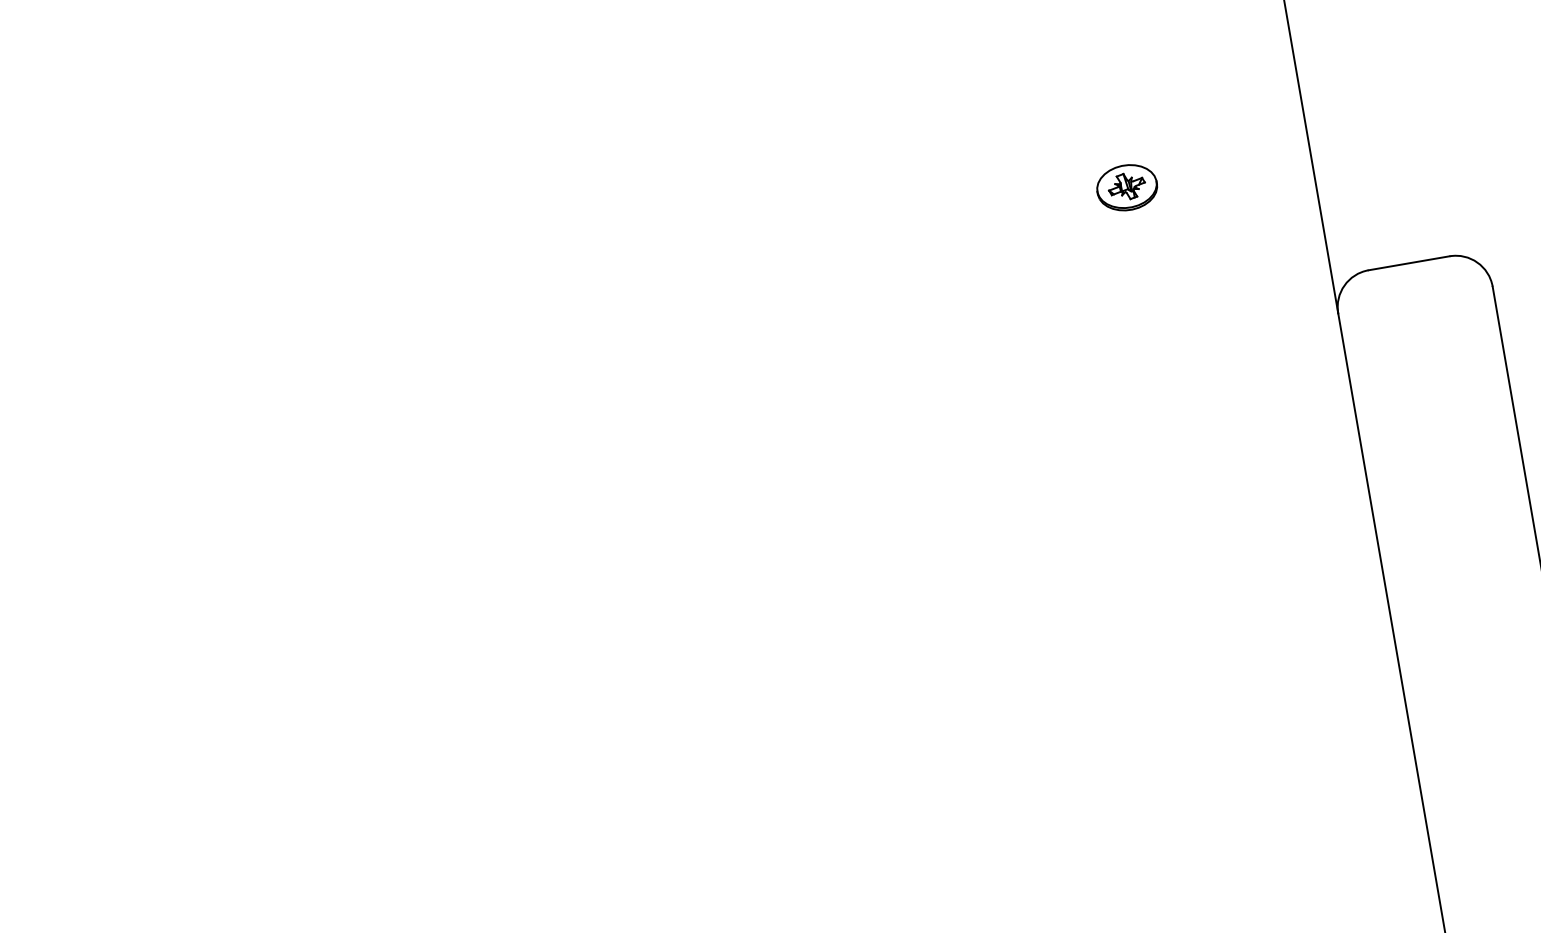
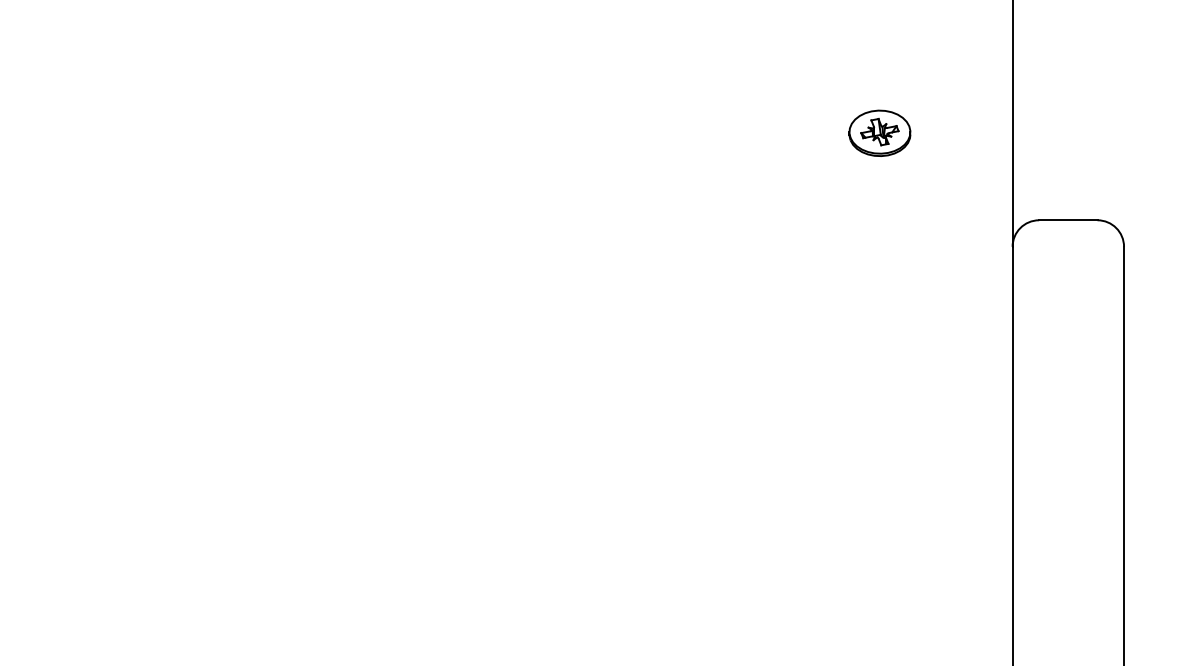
part: (1126, 186) -> (879, 132), size x1.43

